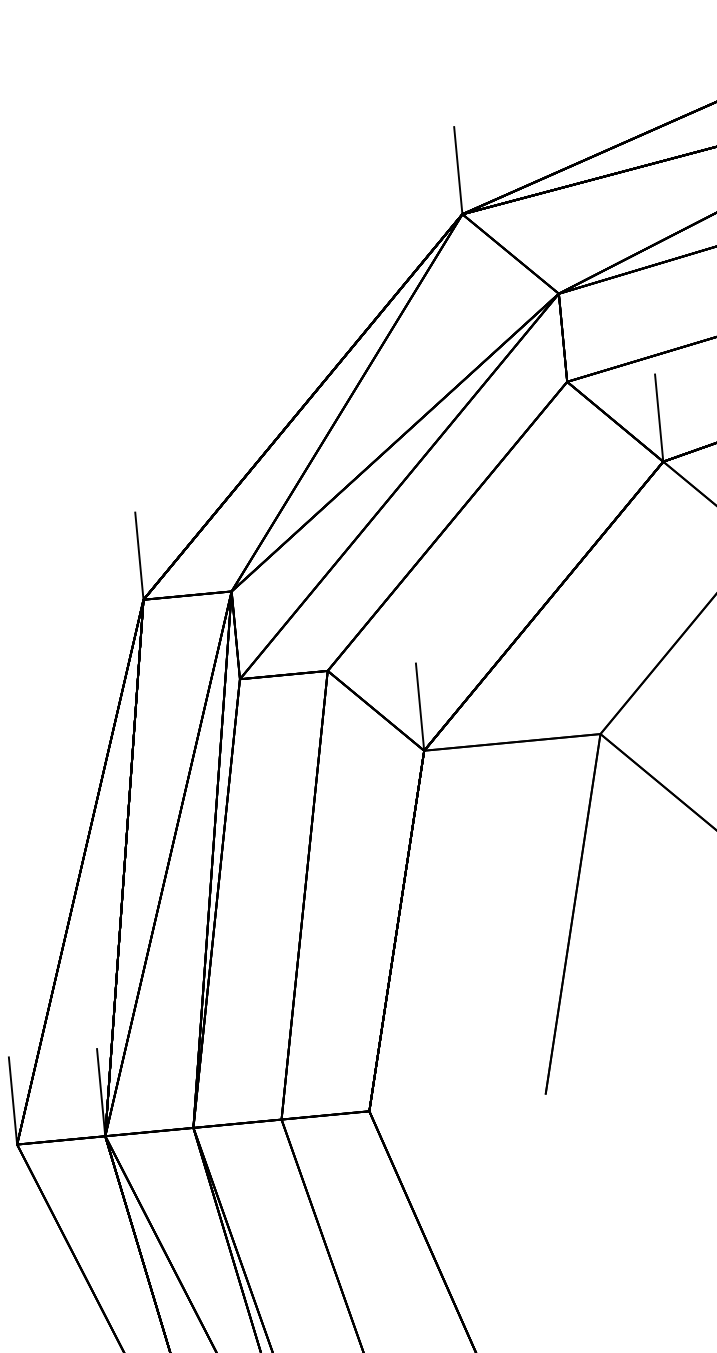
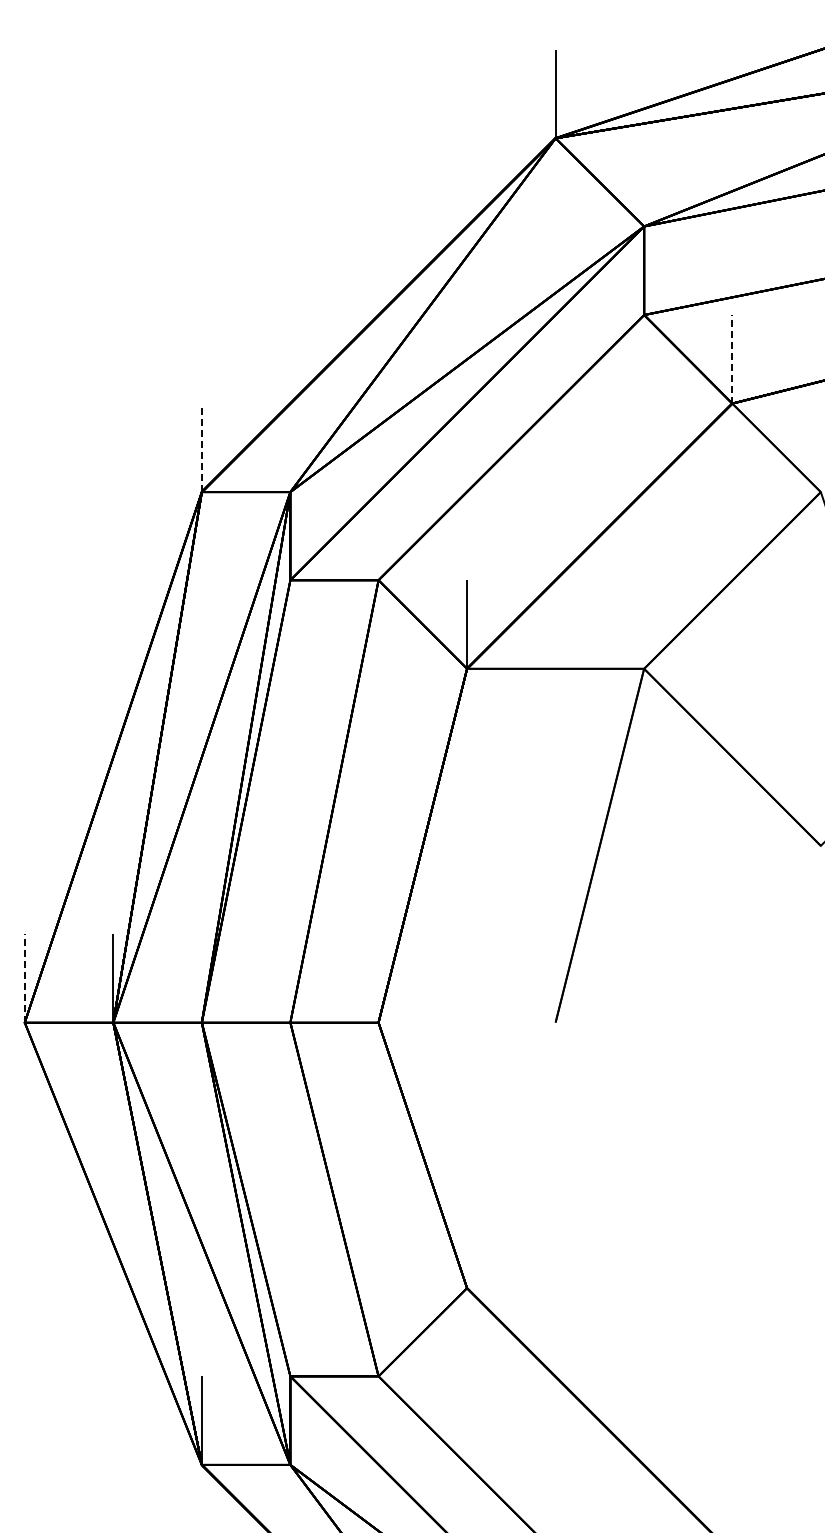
line: (659, 416) -> (732, 358), solid -> dashed
line: (138, 555) -> (201, 447), solid -> dashed
line: (12, 1099) -> (24, 977), solid -> dashed

